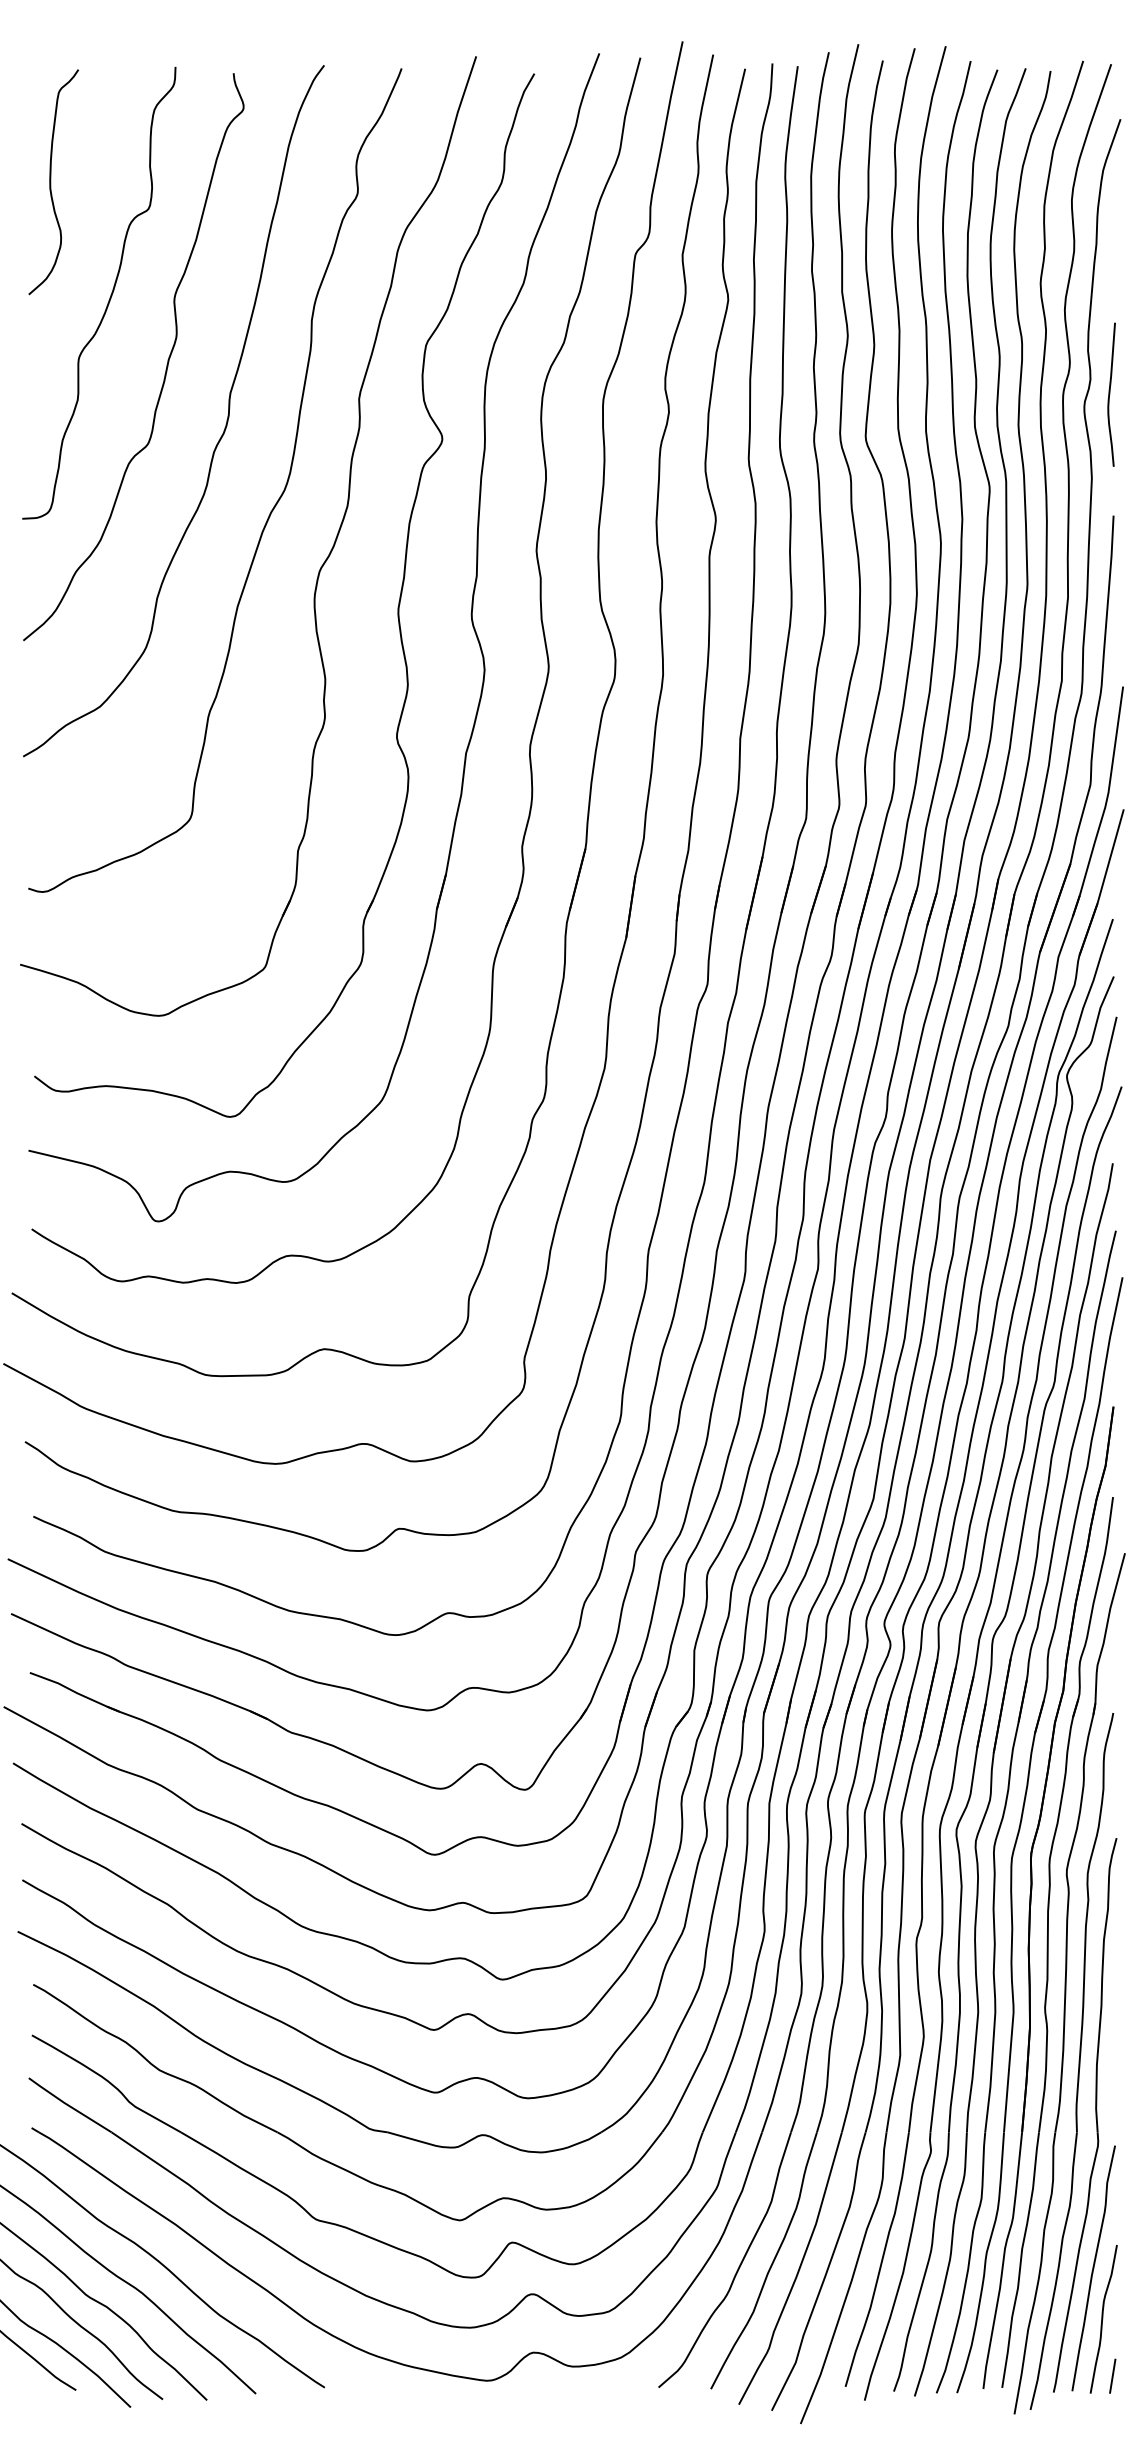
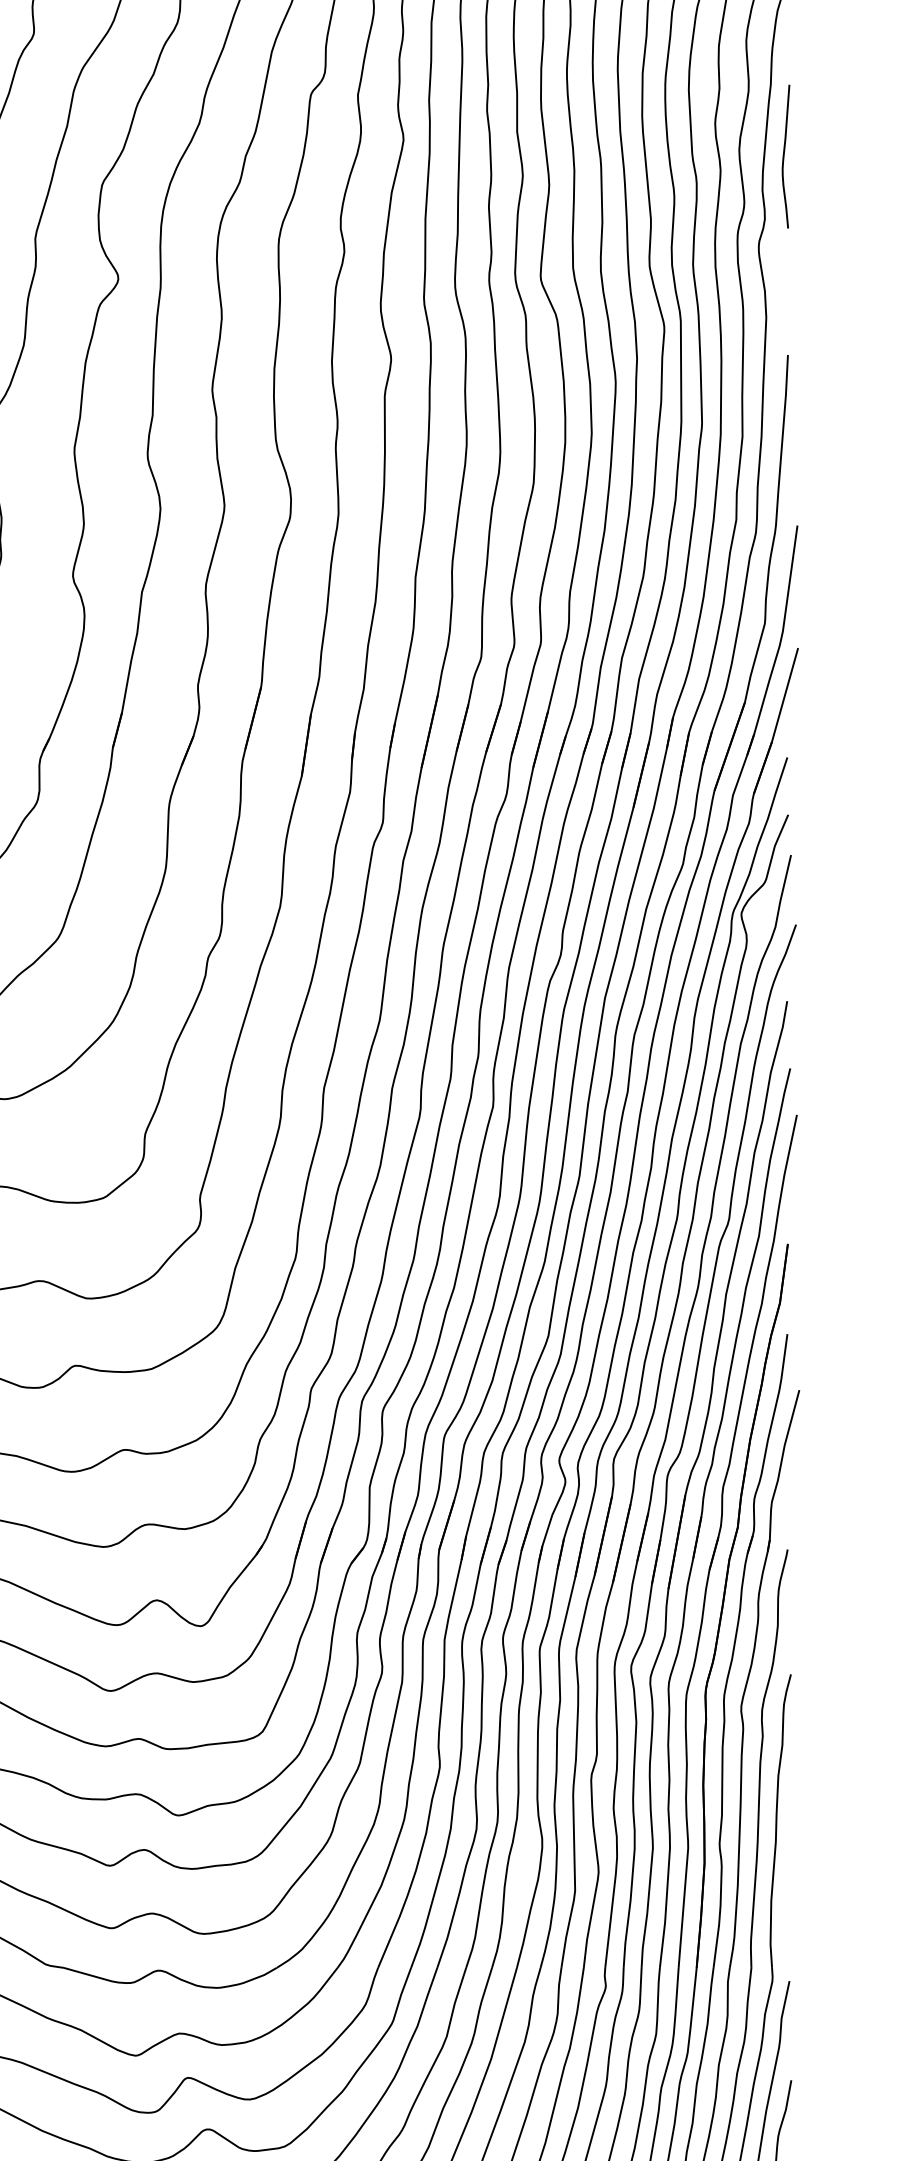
curve: (1110, 394) -> (784, 156), moved

